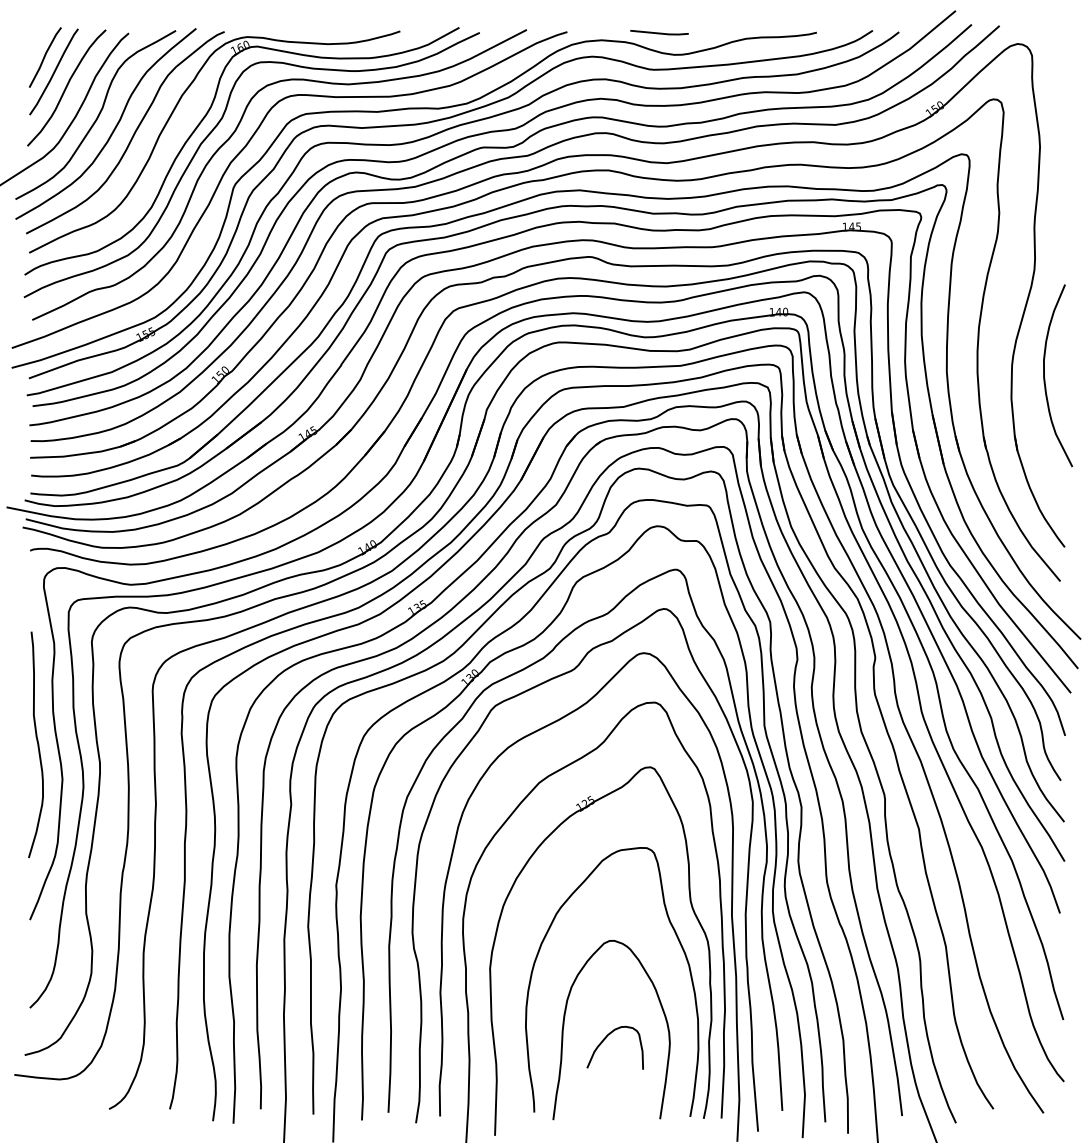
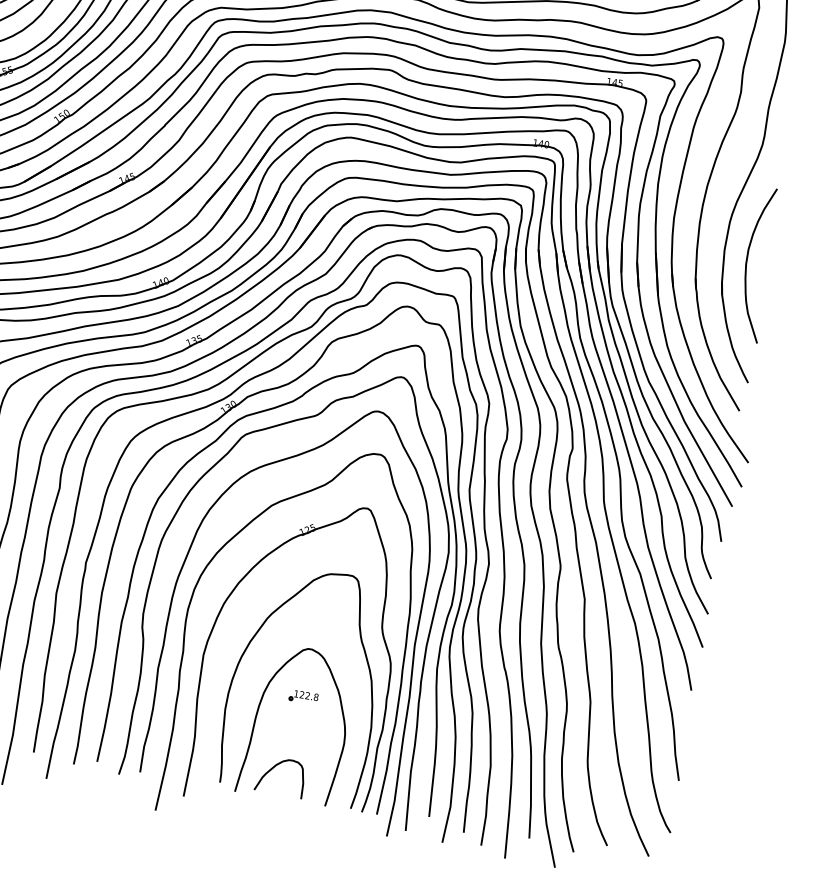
curve: (1045, 378) -> (747, 265), moved
part: (613, 997) -> (303, 697), added
curve: (606, 1038) -> (274, 767), moved

